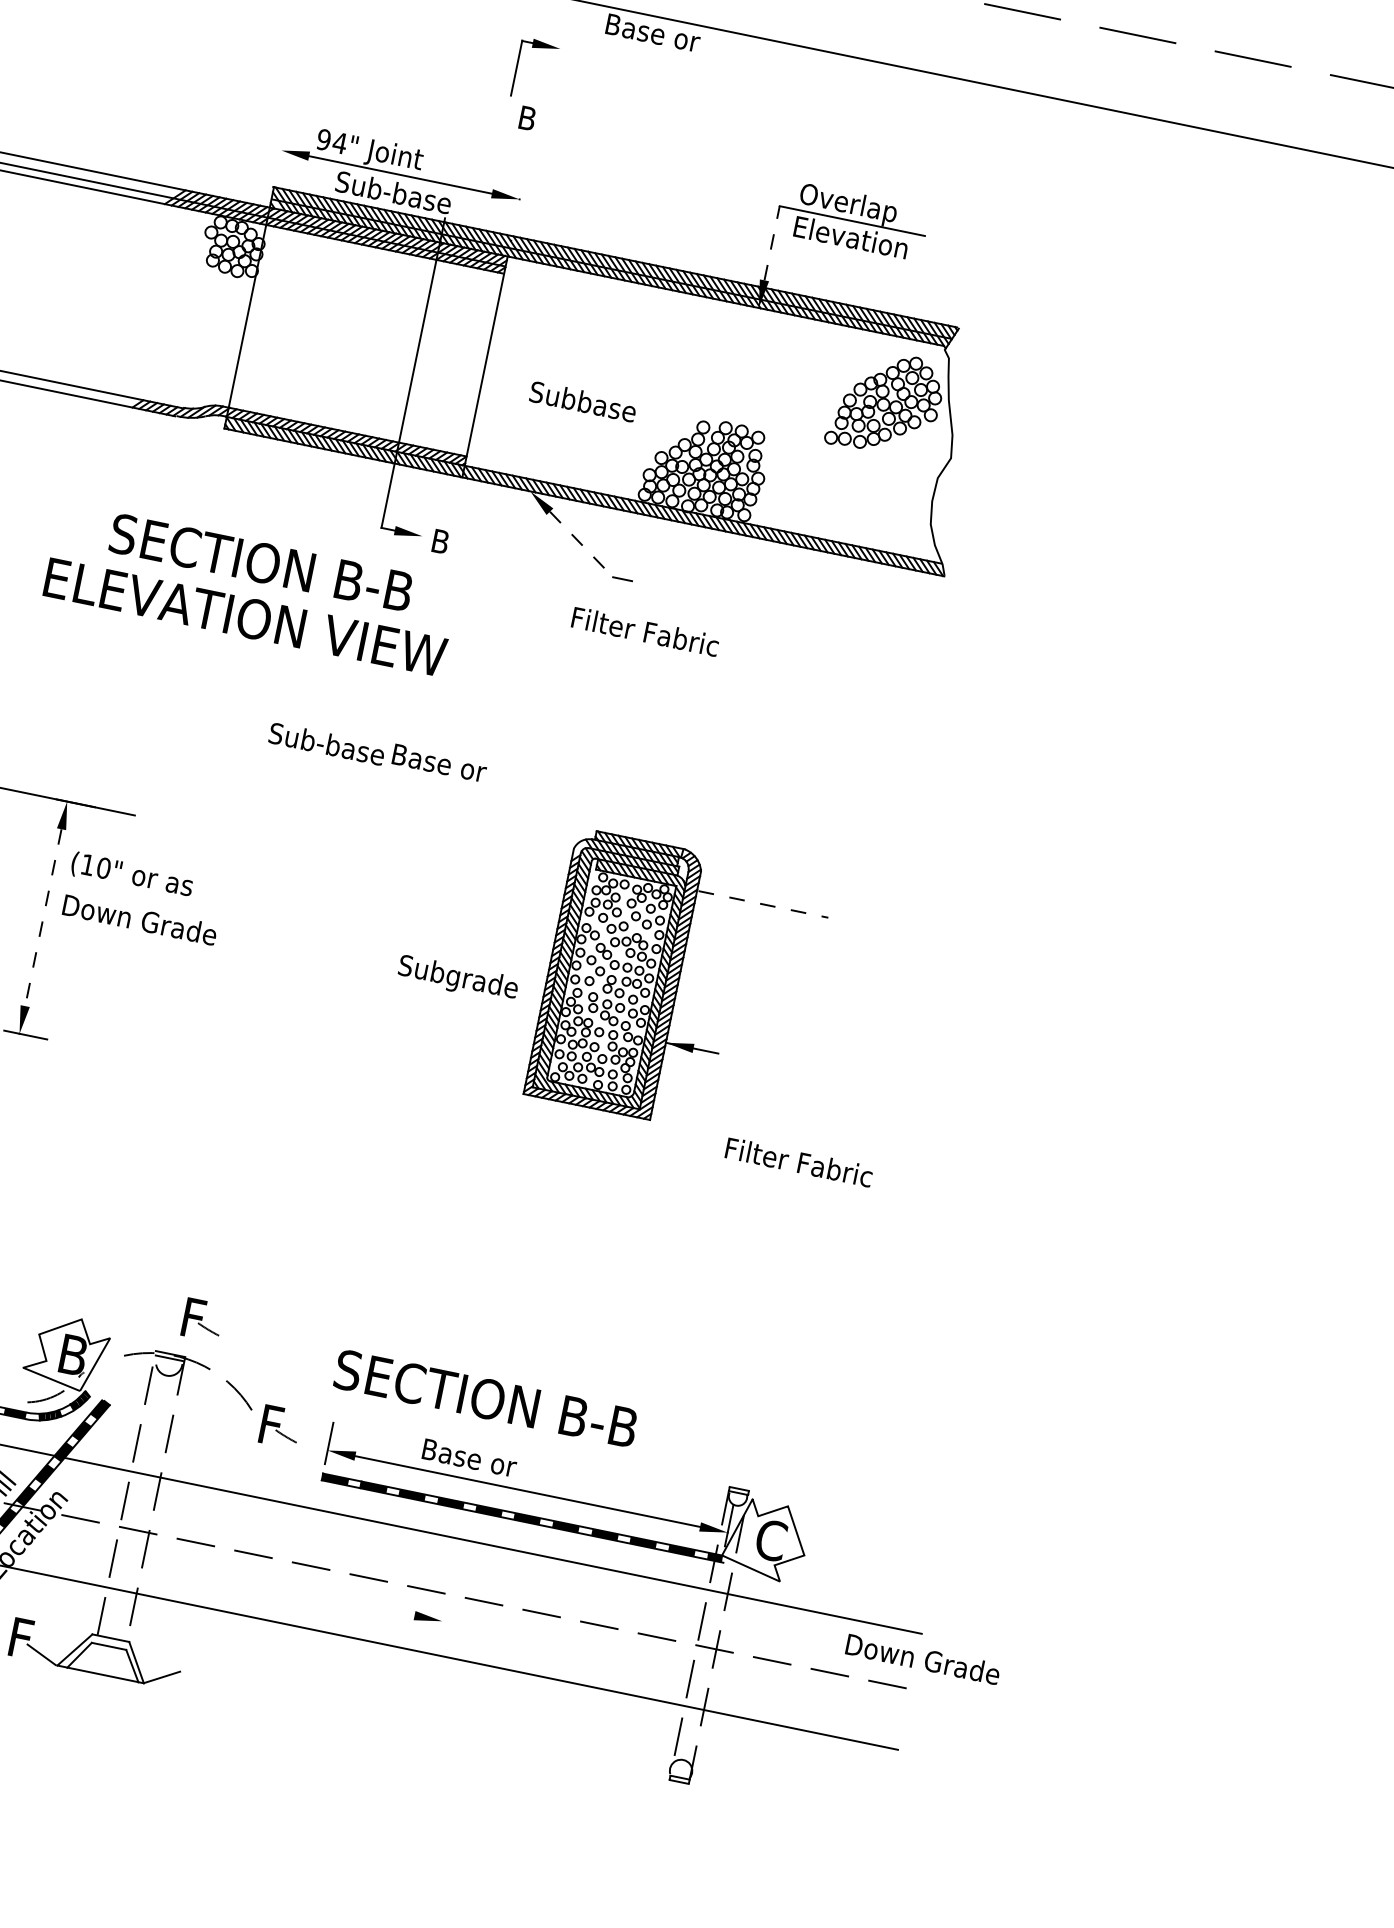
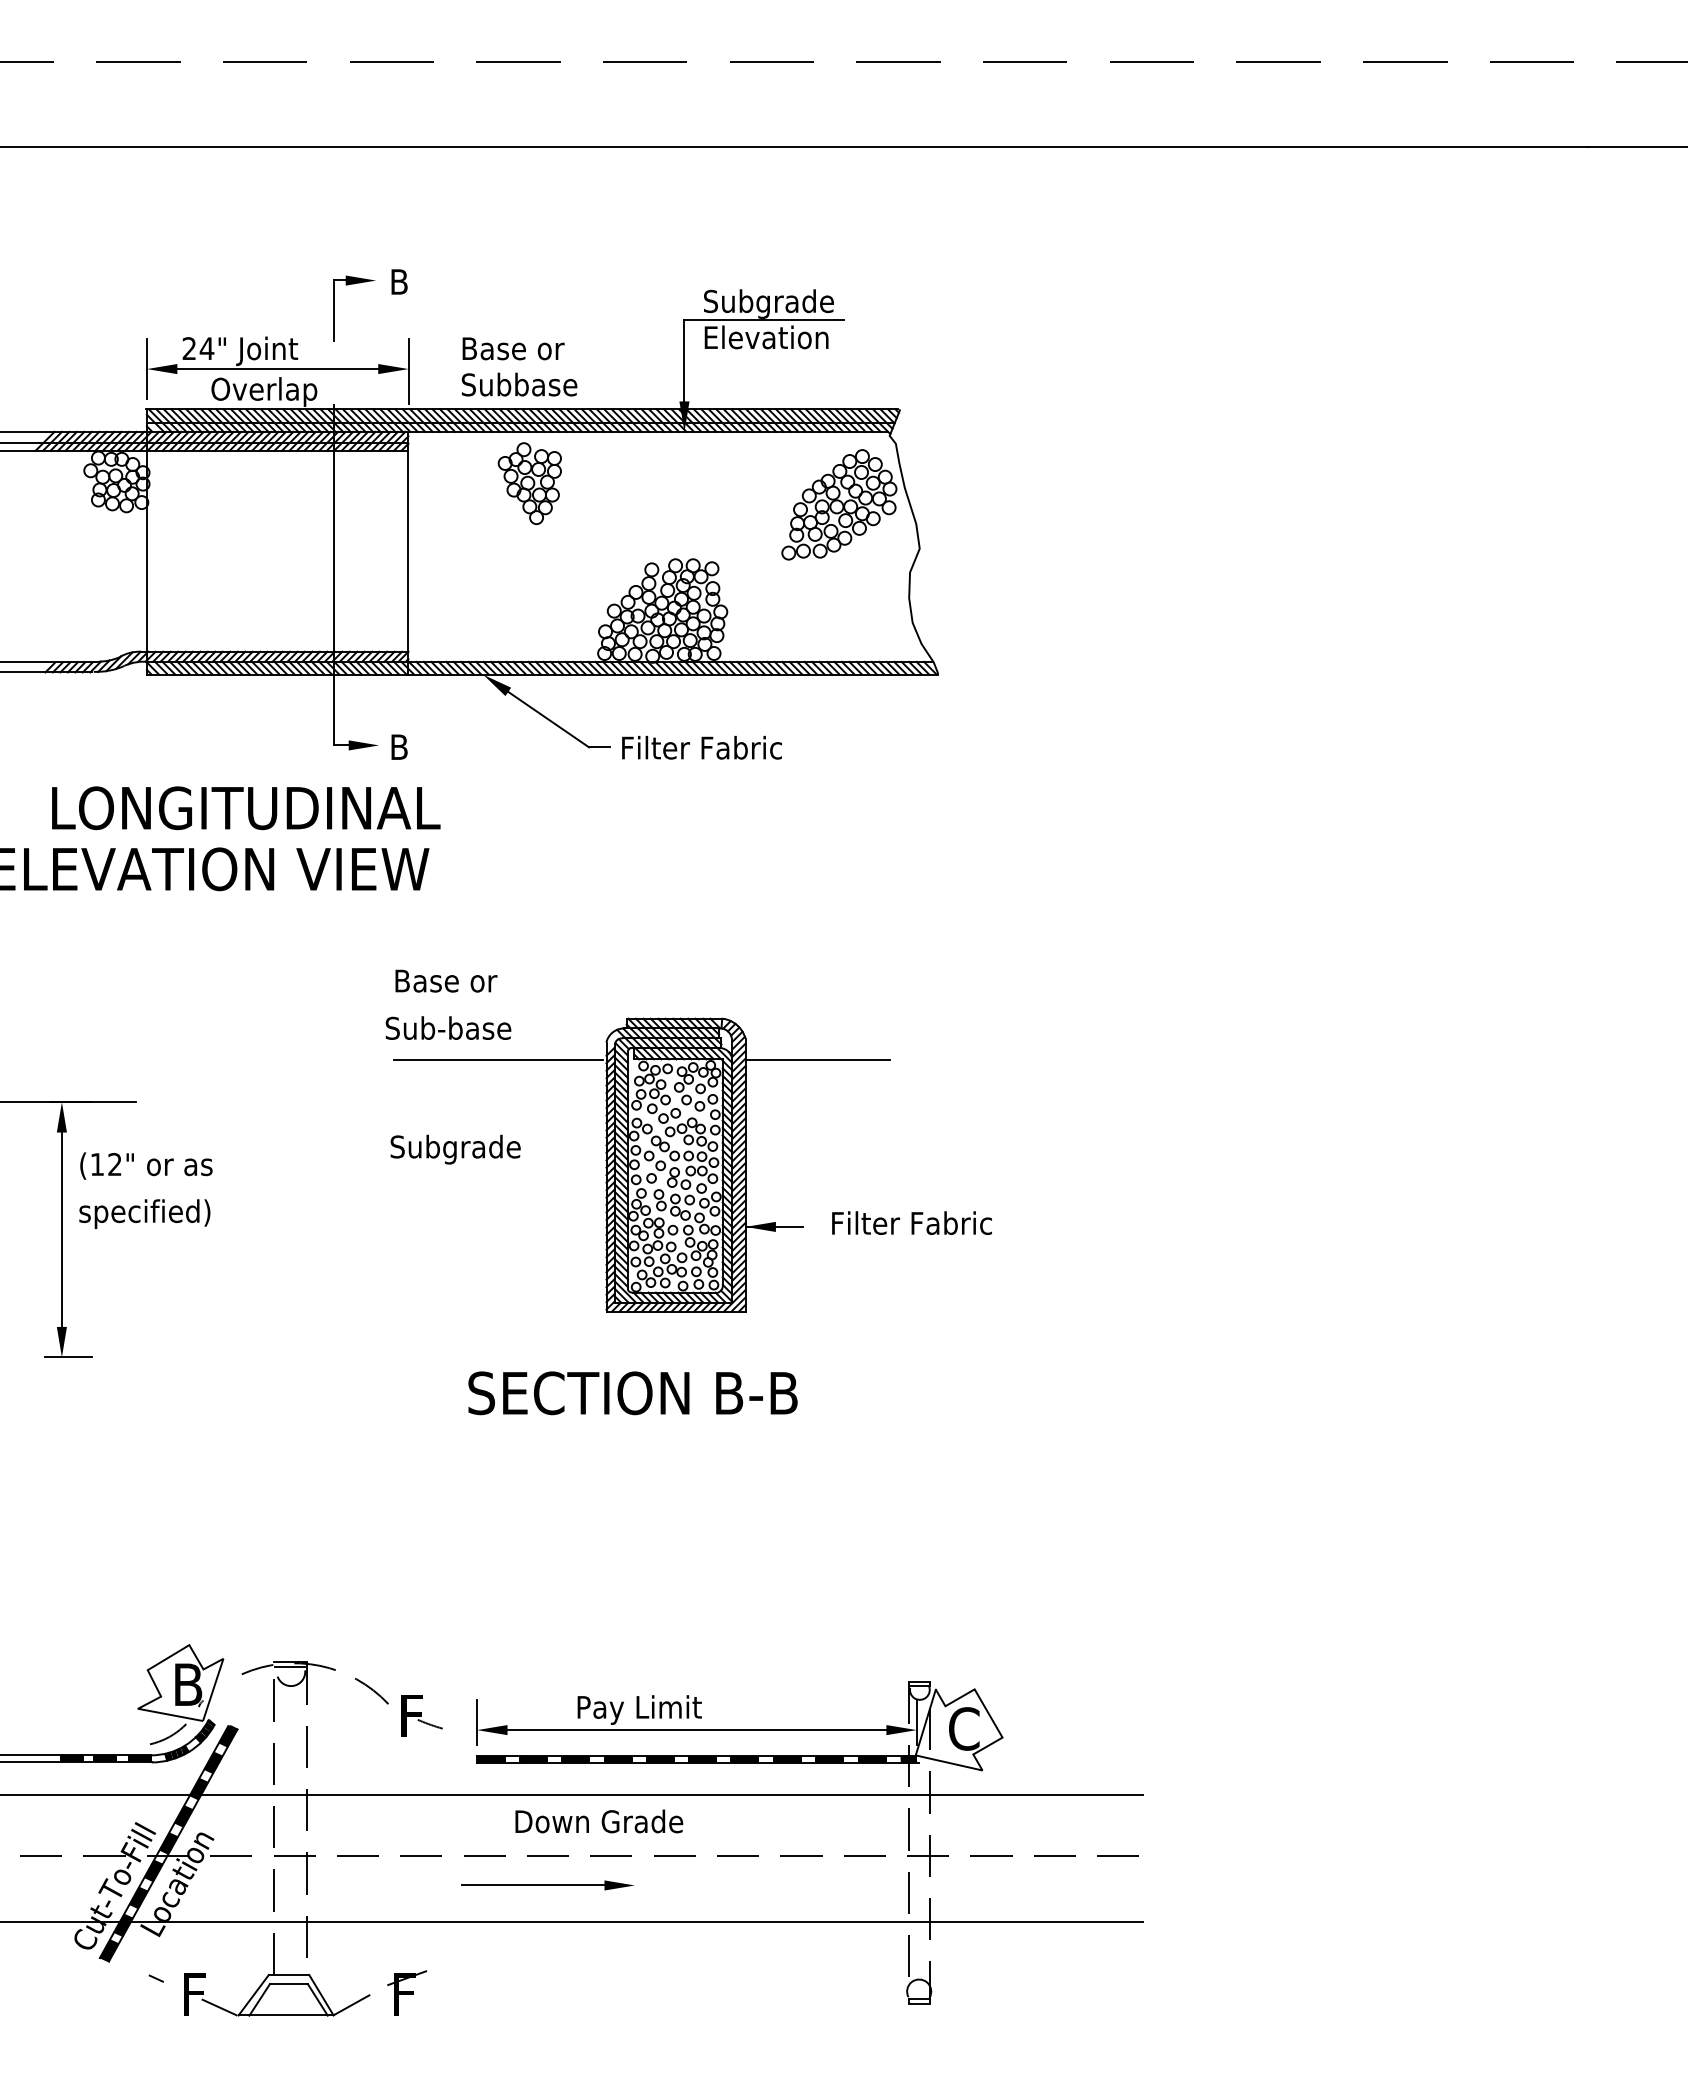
text: (653, 32) -> (513, 348), moved
part: (517, 66) -> (334, 308), moved
text: (324, 139) -> (189, 348), 94" -> 24"
line: (281, 149) -> (146, 368), added
text: (393, 194) -> (274, 391), Sub-base -> Overlap
line: (519, 200) -> (408, 370), added
text: (859, 206) -> (768, 303), Overlap -> Subgrade
line: (772, 243) -> (684, 360), dashed -> solid
part: (608, 326) -> (529, 483), added
text: (583, 401) -> (519, 384), moved
line: (581, 544) -> (548, 719), dashed -> solid
text: (289, 568) -> (245, 808), SECTION B-B -> LONGITUDINAL
text: (645, 631) -> (701, 747), moved
text: (327, 743) -> (448, 1027), moved
line: (472, 844) -> (498, 1059), added
text: (103, 868) -> (114, 1164), (10" -> (12"
line: (763, 904) -> (818, 1059), dashed -> solid
line: (42, 918) -> (61, 1230), dashed -> solid
text: (138, 922) -> (163, 1214), Down Grade -> specified)
text: (458, 978) -> (455, 1149), moved
text: (798, 1161) -> (911, 1222), moved
part: (202, 1319) -> (316, 1619), removed
text: (485, 1398) -> (632, 1393), moved
text: (480, 1462) -> (640, 1709), Base or -> Pay Limit
line: (349, 1602) -> (533, 1885), added
text: (923, 1659) -> (599, 1821), moved
part: (215, 1676) -> (407, 1992), added

